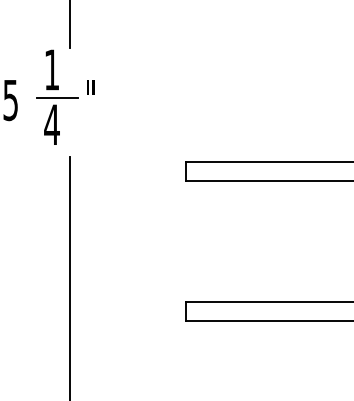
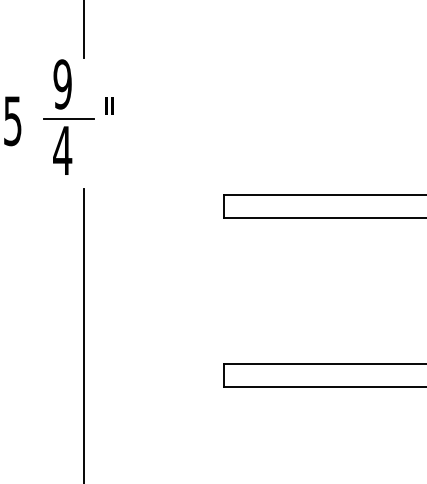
text: (51, 70) -> (62, 84), 1 -> 9

